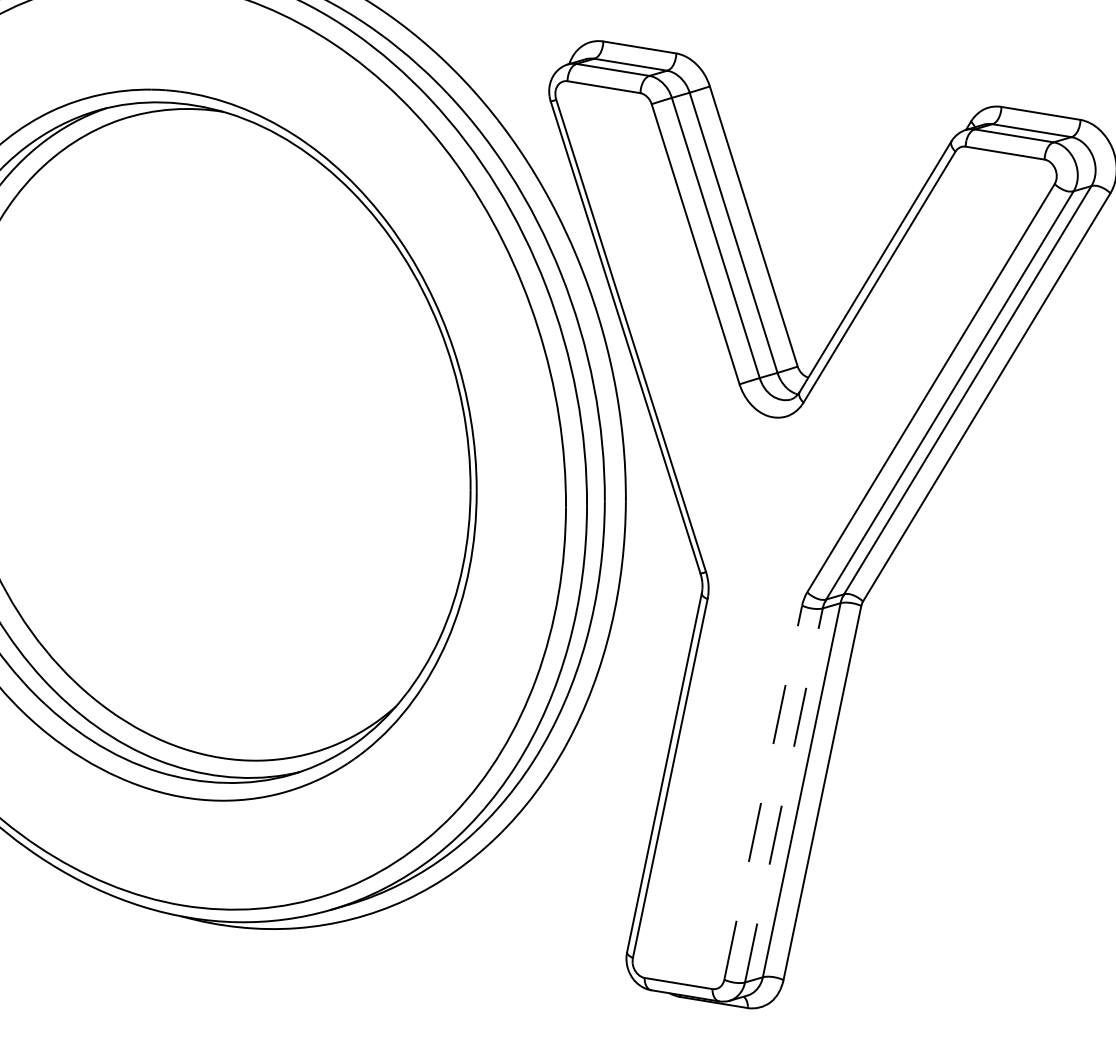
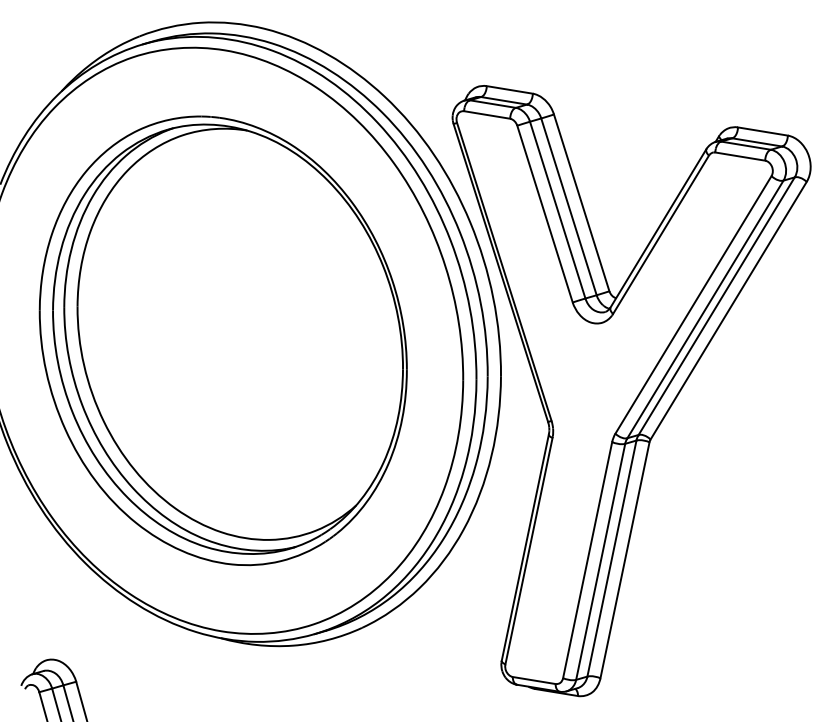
line: (762, 793) -> (587, 560), dashed -> solid
line: (783, 794) -> (600, 561), dashed -> solid

